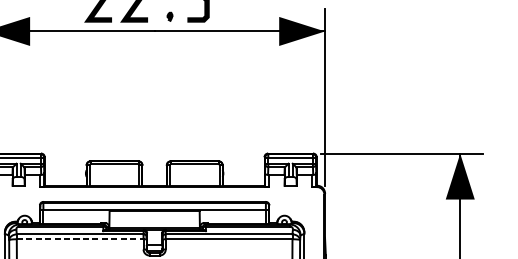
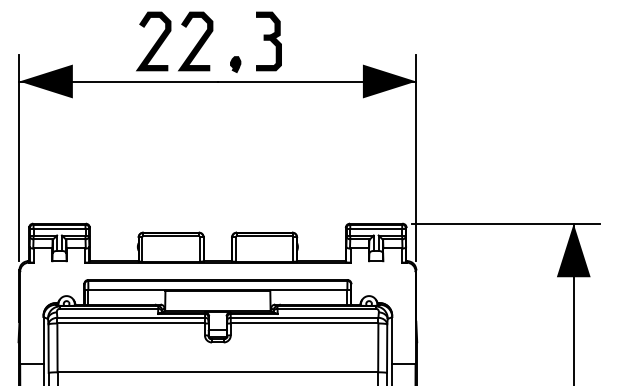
part: (169, 16) -> (235, 64), size x1.43
line: (80, 239) -> (131, 323), dashed -> solid

